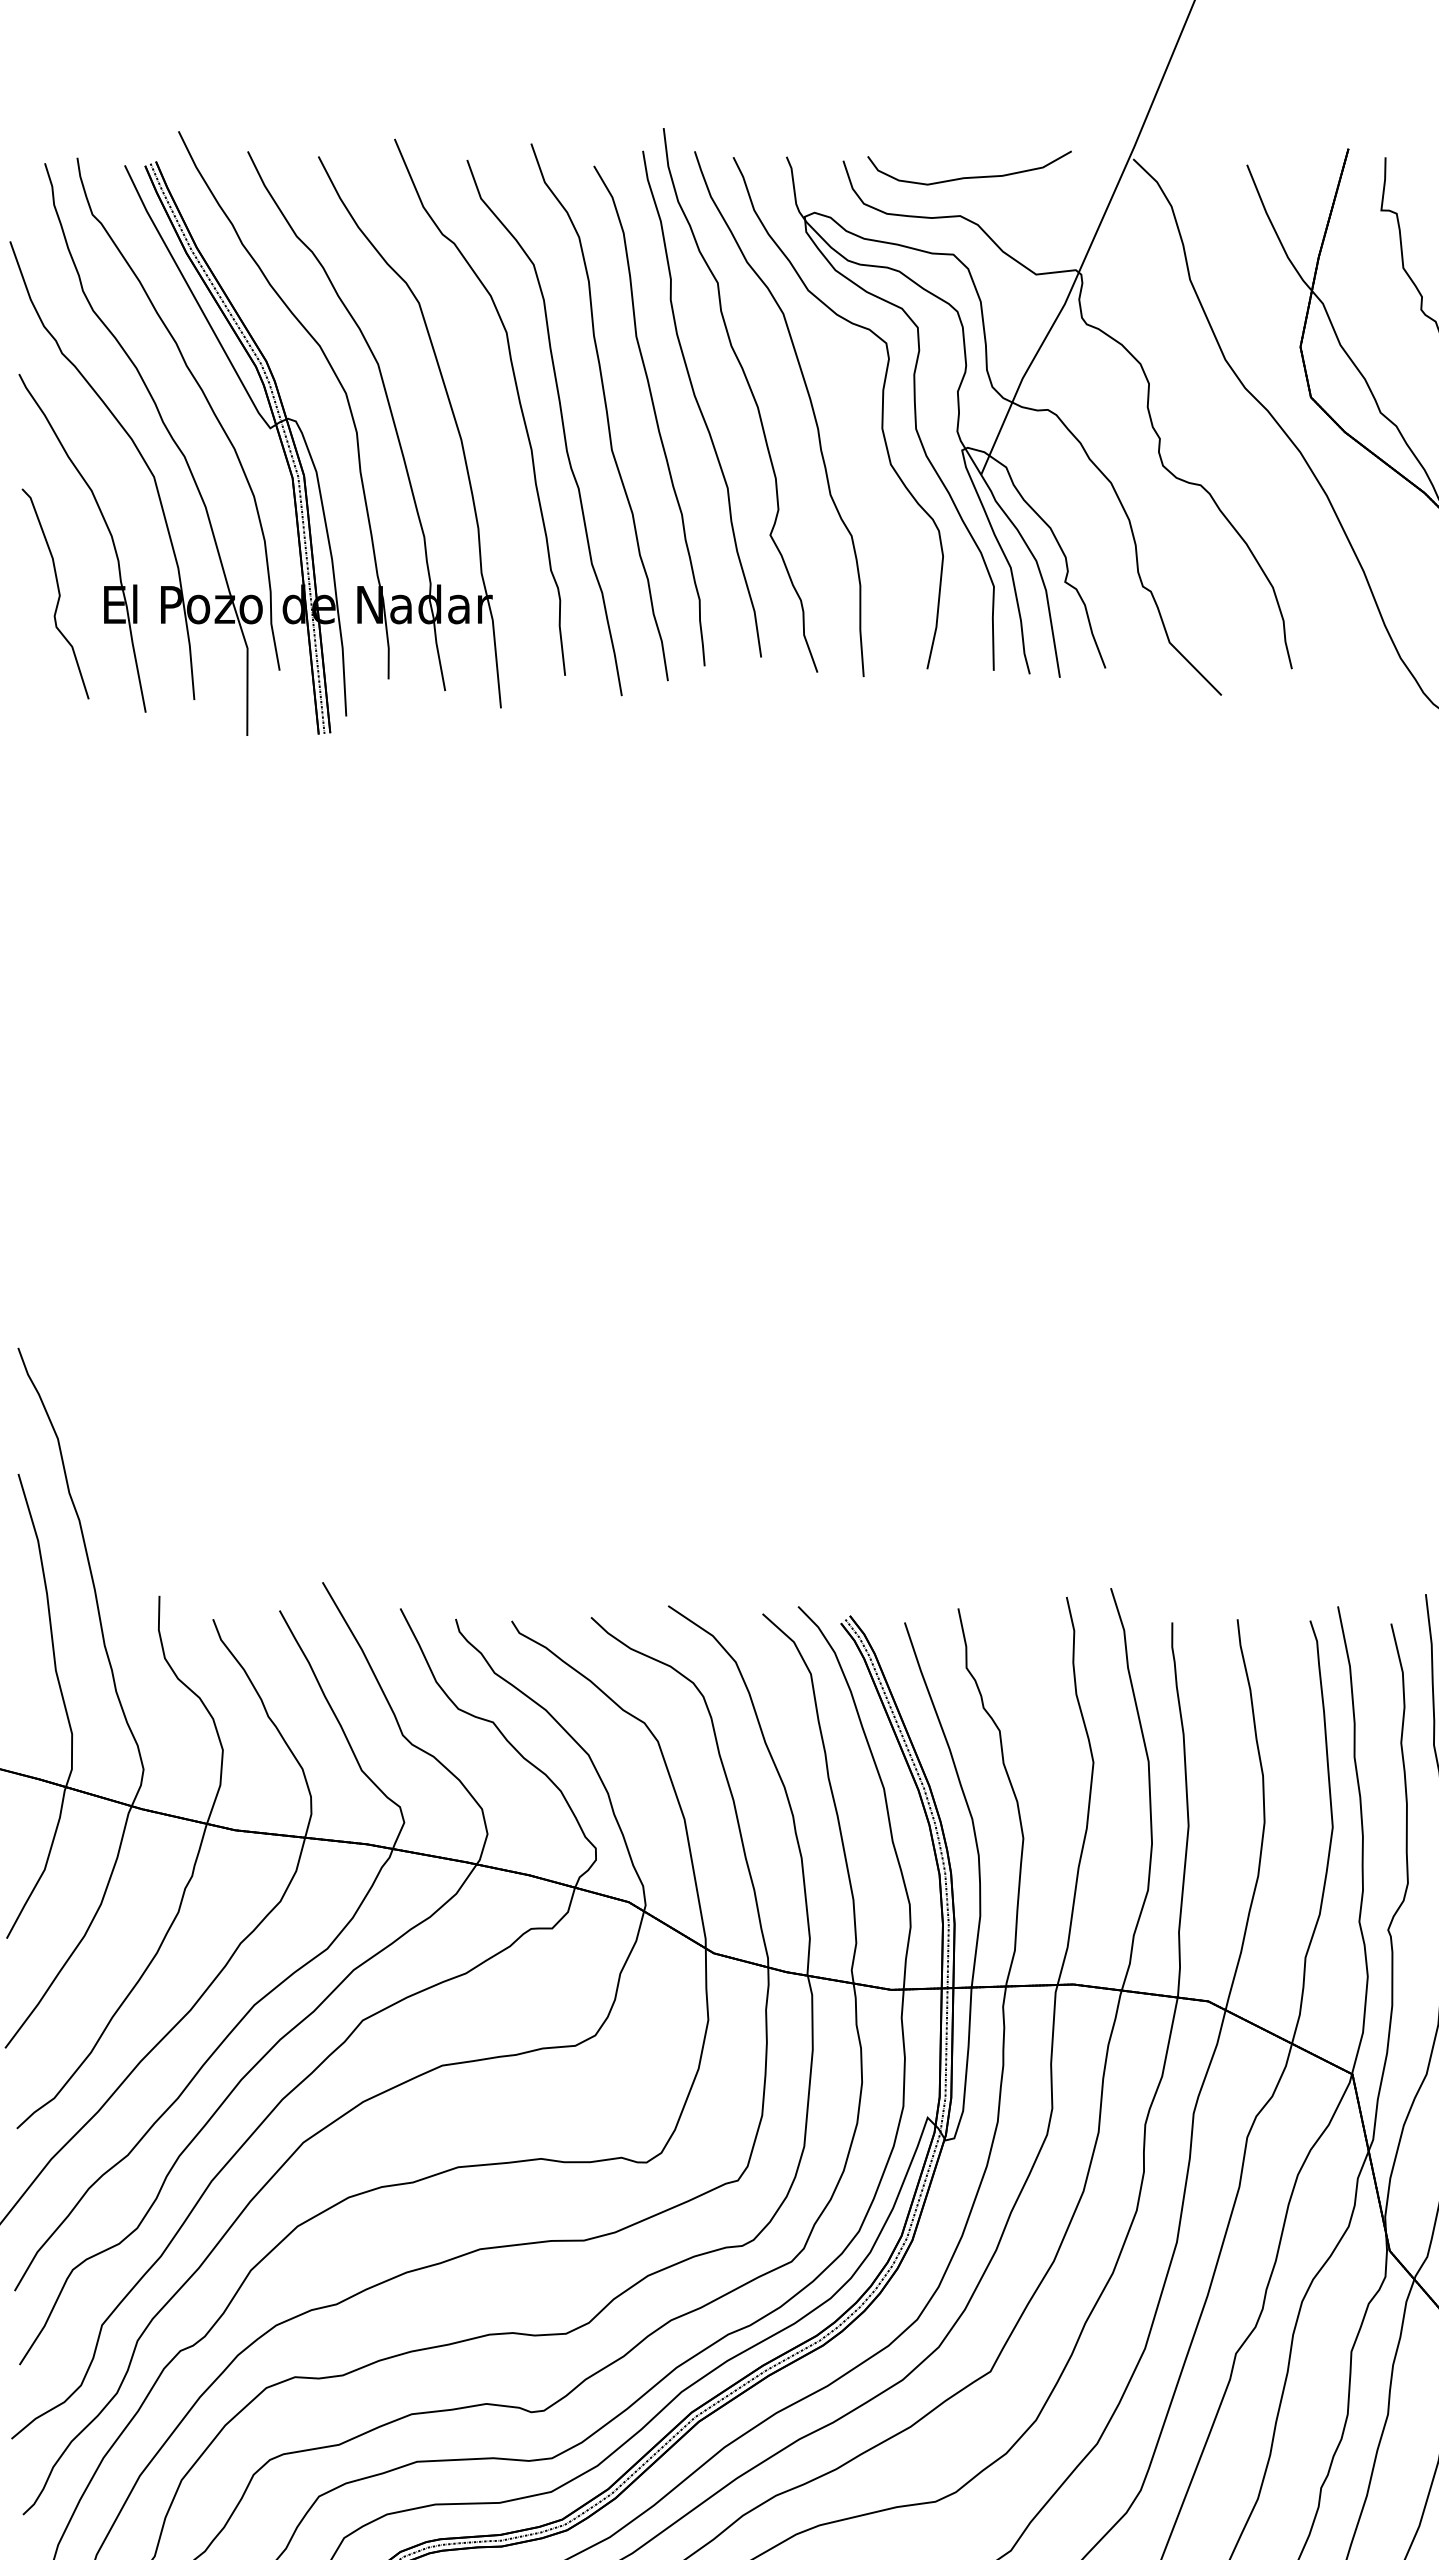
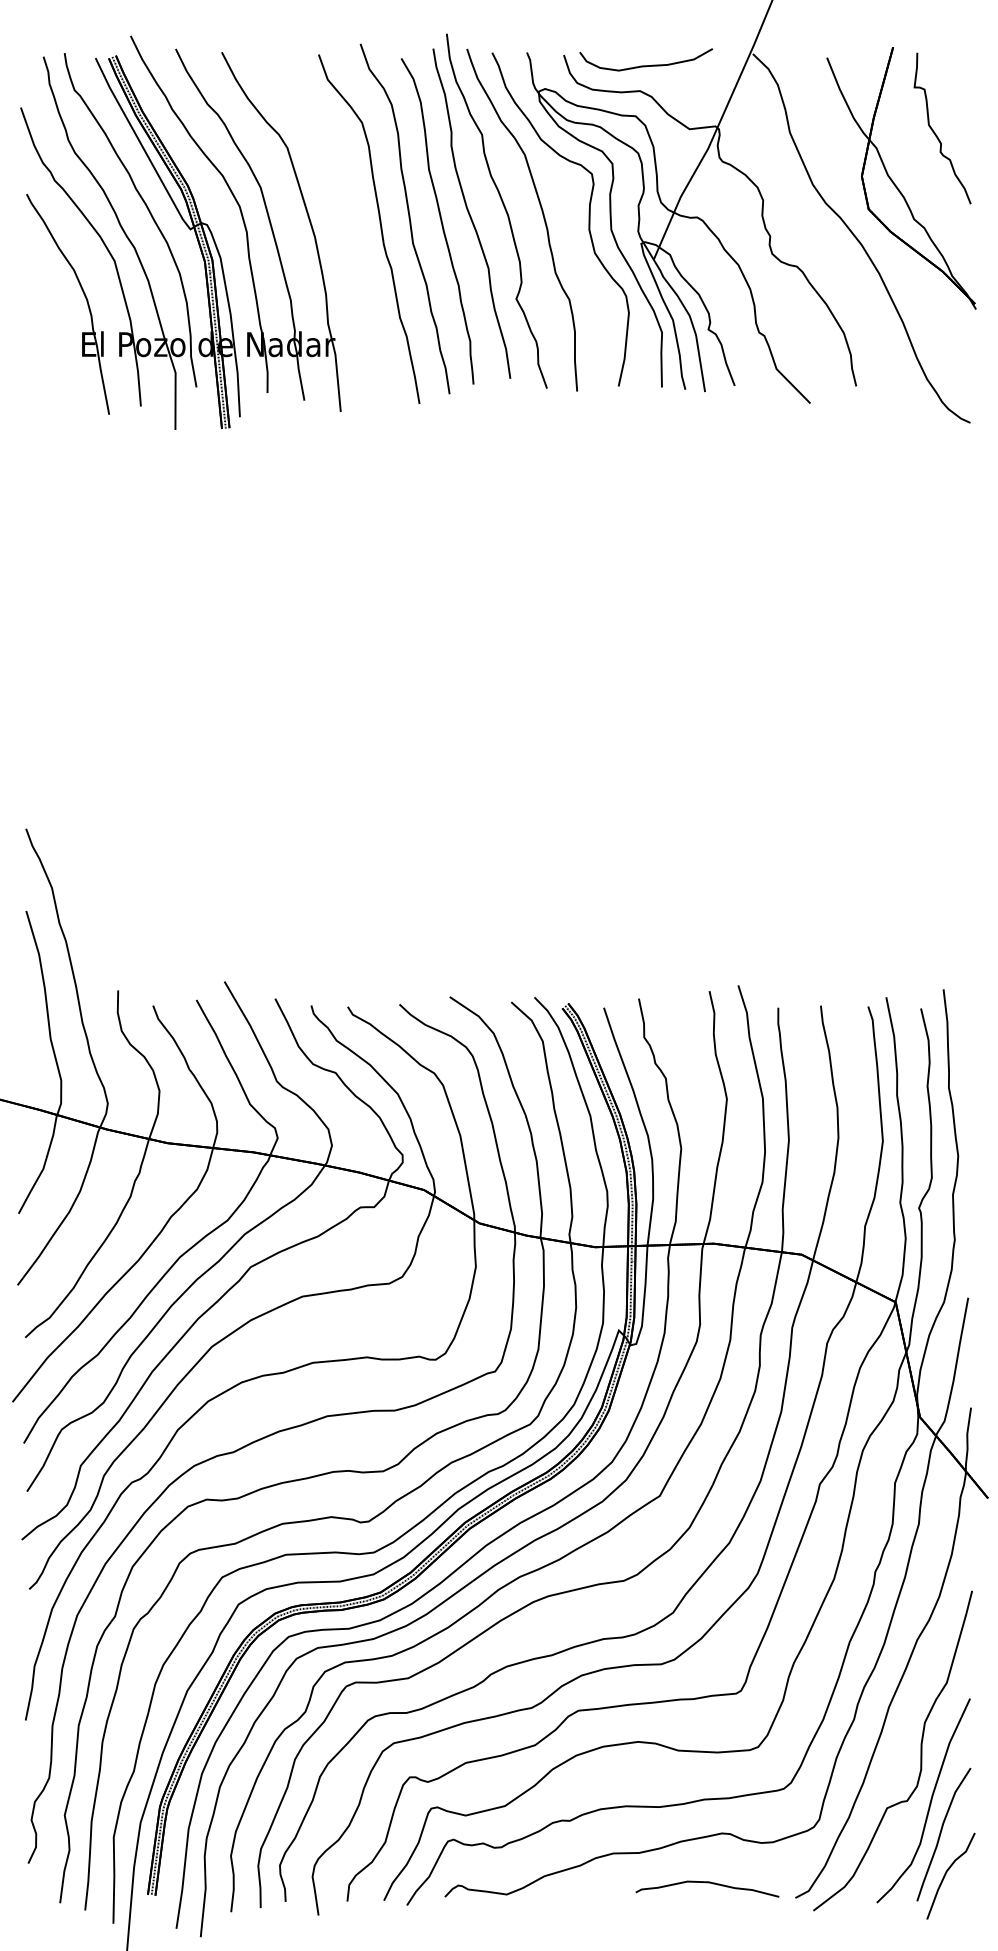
part: (517, 399) -> (351, 210), removed
part: (55, 594) -> (50, 337), removed

